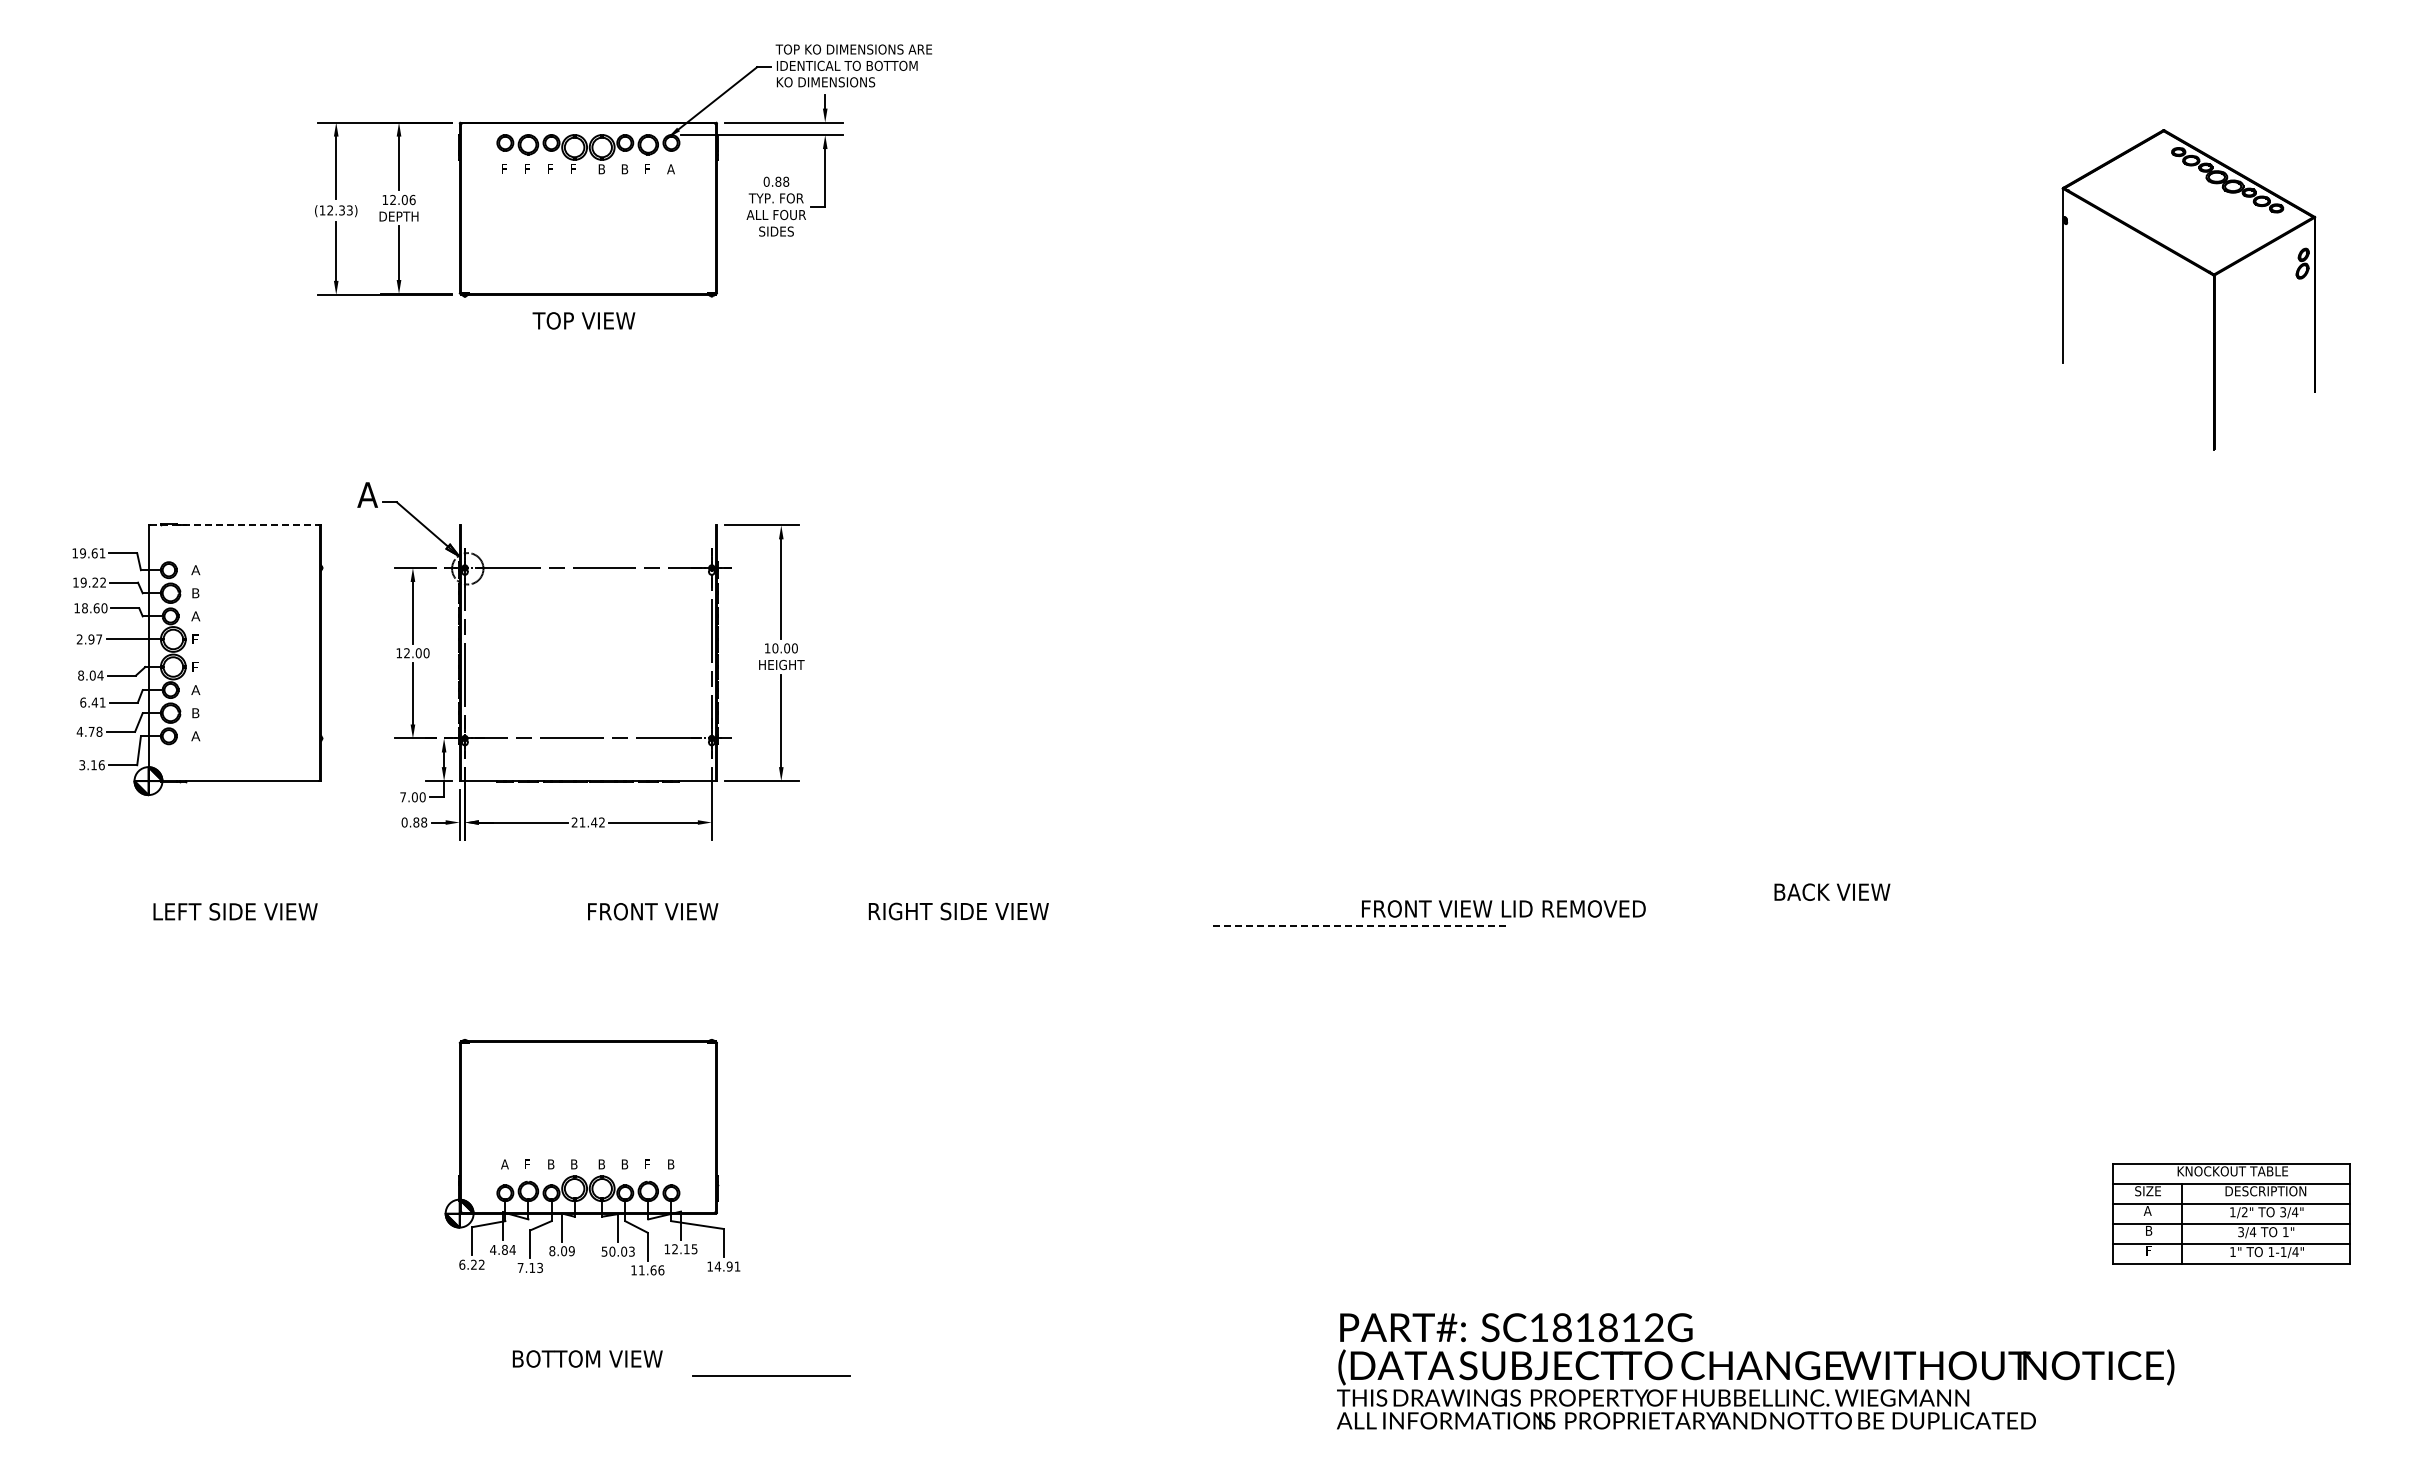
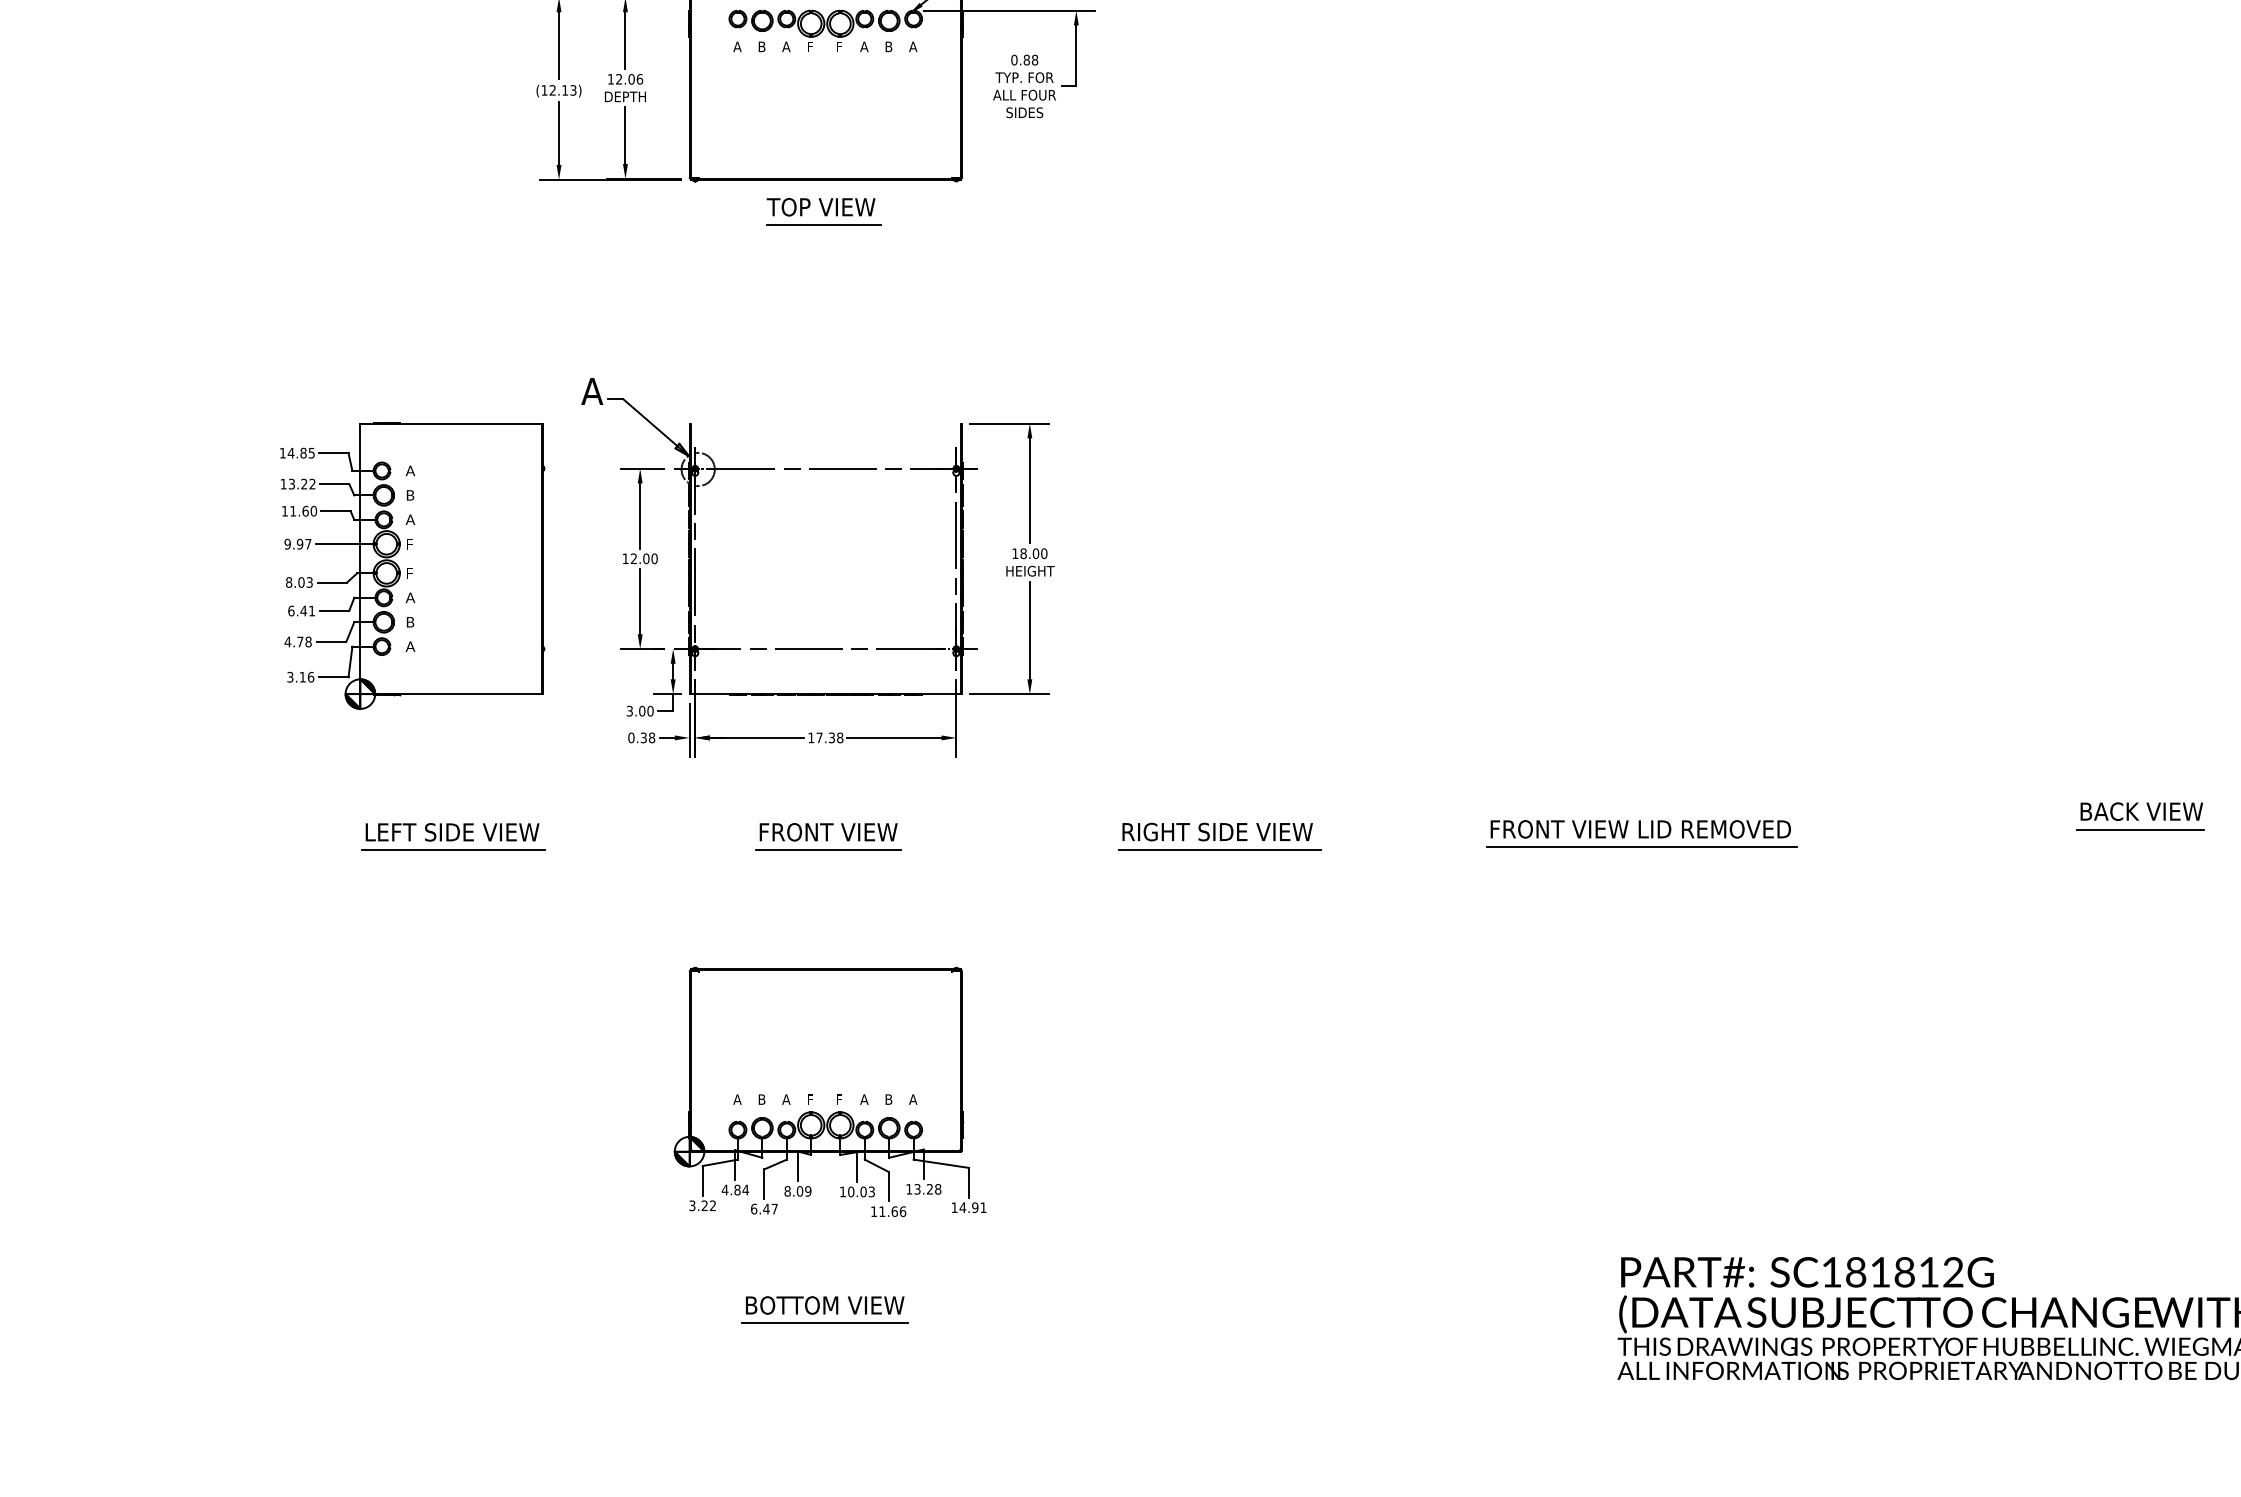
text: (504, 169) -> (737, 47), F -> A
text: (528, 169) -> (762, 47), F -> B
text: (550, 169) -> (785, 47), F -> A
text: (601, 169) -> (839, 47), B -> F
text: (624, 169) -> (863, 47), B -> A
text: (648, 169) -> (889, 47), F -> B
text: (341, 210) -> (564, 90), (12.33) -> (12.13)
line: (586, 337) -> (823, 224), added
line: (234, 525) -> (451, 423), dashed -> solid
text: (92, 553) -> (301, 453), 19.61 -> 14.85
text: (83, 582) -> (291, 483), 19.22 -> 13.22
text: (84, 608) -> (292, 511), 18.60 -> 11.60
text: (79, 639) -> (287, 544), 2.97 -> 9.97
text: (775, 648) -> (1023, 553), 10.00 -> 18.00
text: (100, 675) -> (309, 582), 8.04 -> 8.03
text: (403, 797) -> (630, 711), 7.00 -> 3.00
text: (416, 822) -> (643, 737), 0.88 -> 0.38
text: (587, 822) -> (824, 737), 21.42 -> 17.38
text: (1503, 908) -> (1640, 828), moved
line: (1830, 908) -> (2139, 828), added
text: (653, 911) -> (829, 832), moved
line: (1359, 925) -> (1641, 846), dashed -> solid
line: (236, 928) -> (453, 850), added
line: (590, 928) -> (828, 850), added
line: (960, 928) -> (1219, 850), added
text: (528, 1164) -> (762, 1099), F -> B
text: (550, 1164) -> (785, 1099), B -> A
text: (574, 1164) -> (811, 1099), B -> F
text: (601, 1164) -> (839, 1099), B -> F
text: (624, 1164) -> (863, 1099), B -> A
text: (648, 1164) -> (889, 1099), F -> B
text: (670, 1164) -> (912, 1099), B -> A
text: (684, 1249) -> (927, 1189), 12.15 -> 13.28
text: (604, 1251) -> (842, 1191), 50.03 -> 10.03
text: (462, 1264) -> (692, 1205), 6.22 -> 3.22
text: (529, 1267) -> (763, 1208), 7.13 -> 6.47
line: (771, 1375) -> (824, 1322), moved

